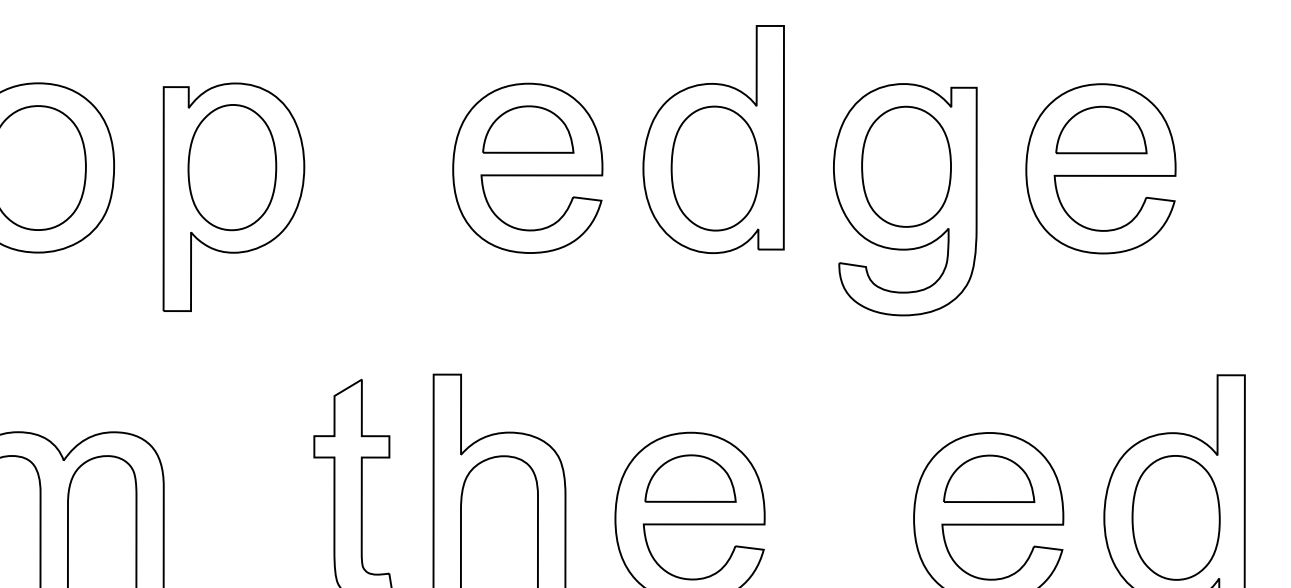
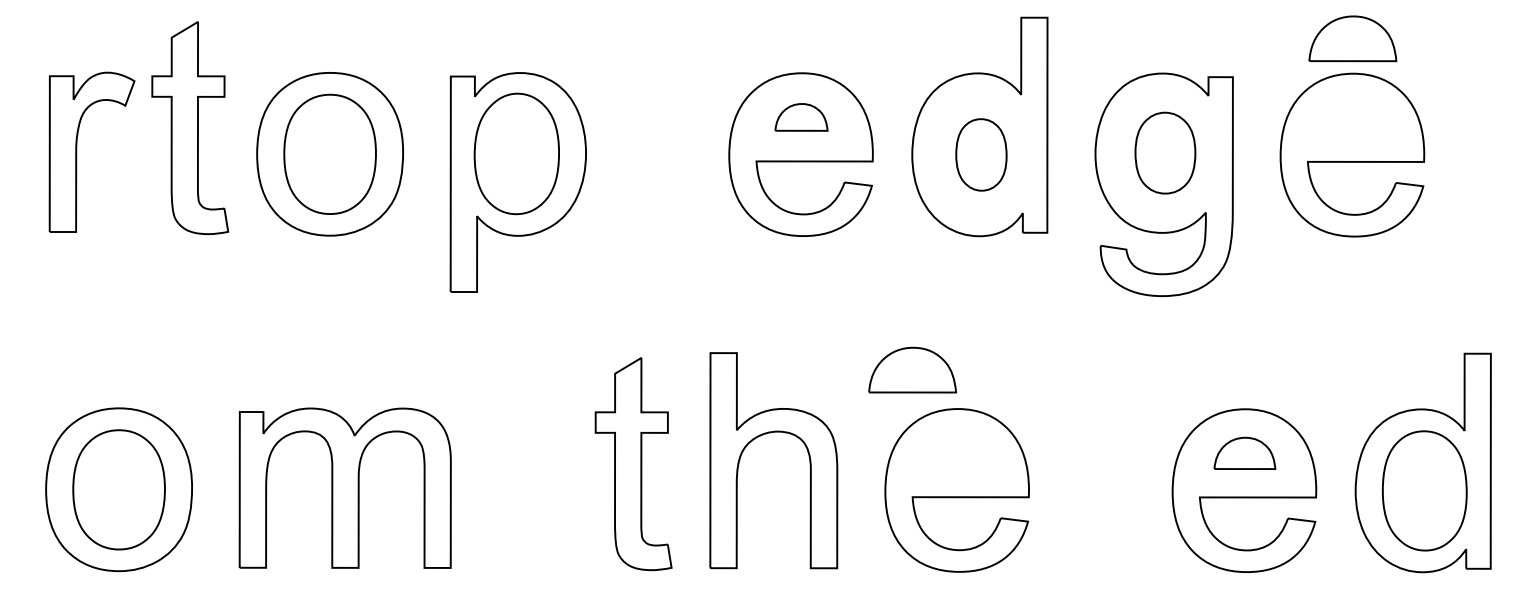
part: (528, 129) -> (801, 117), size x0.6
part: (1101, 129) -> (1352, 38), moved
part: (906, 166) -> (1165, 152), size x0.7
part: (715, 168) -> (981, 154), size x0.6
part: (690, 477) -> (912, 369), moved
part: (988, 478) -> (1244, 453), size x0.7

